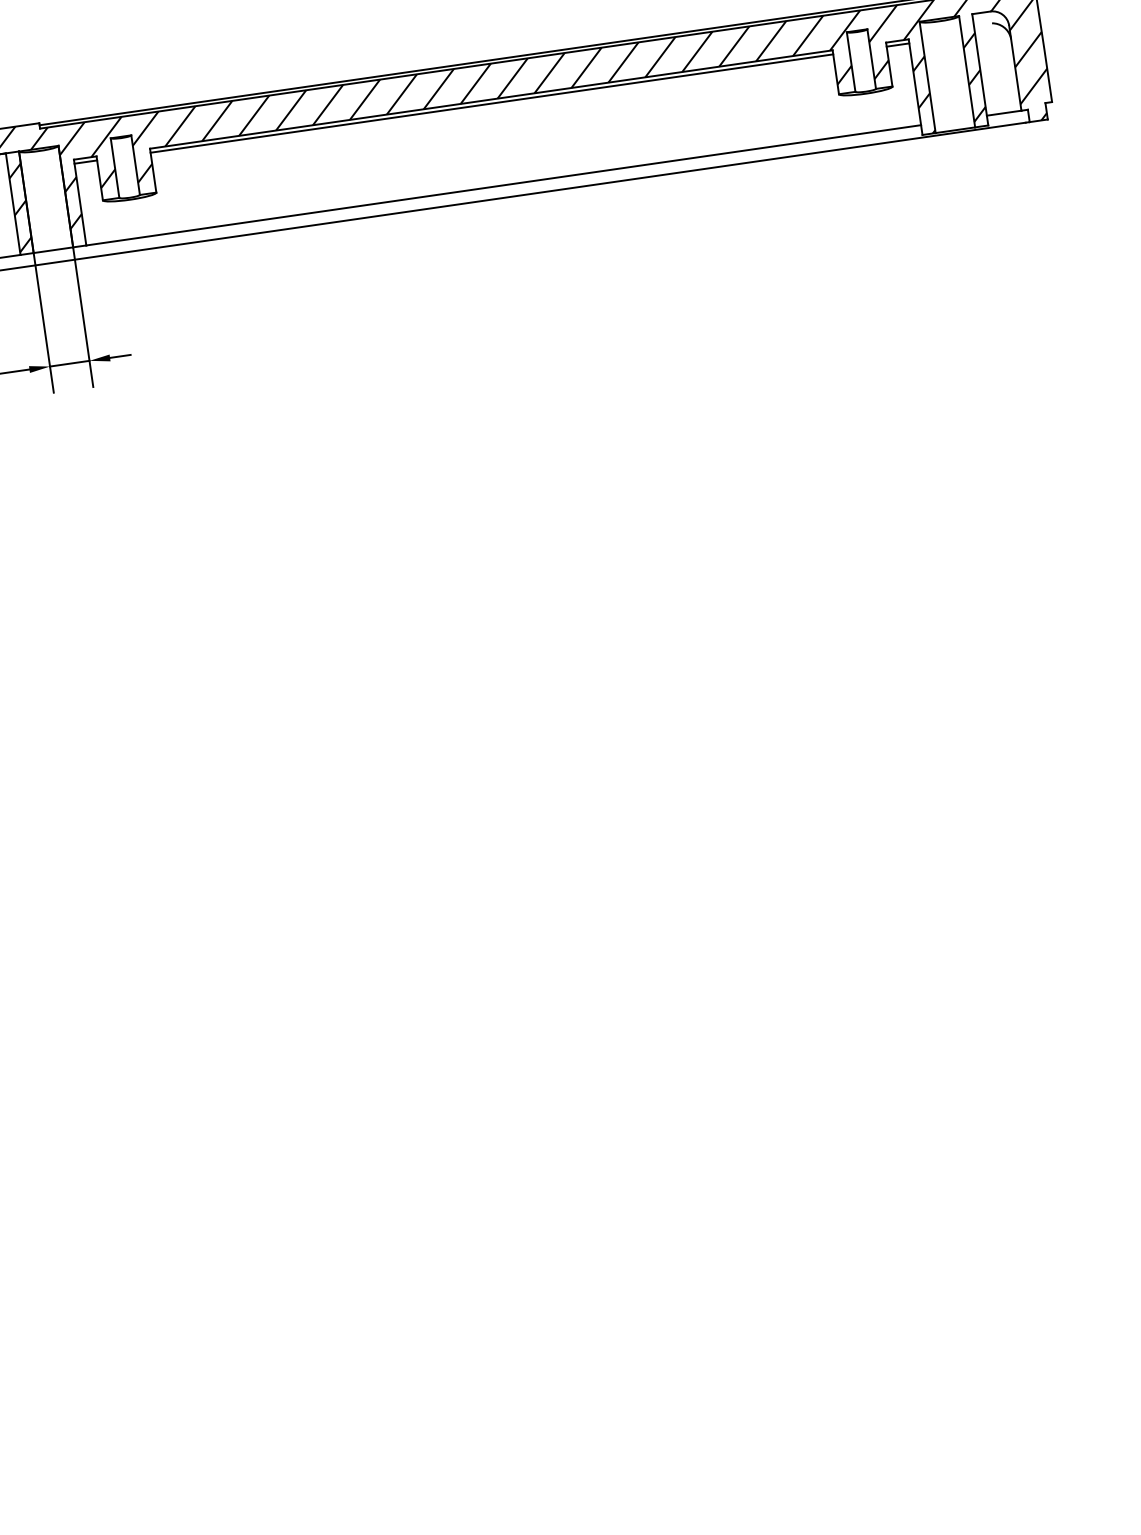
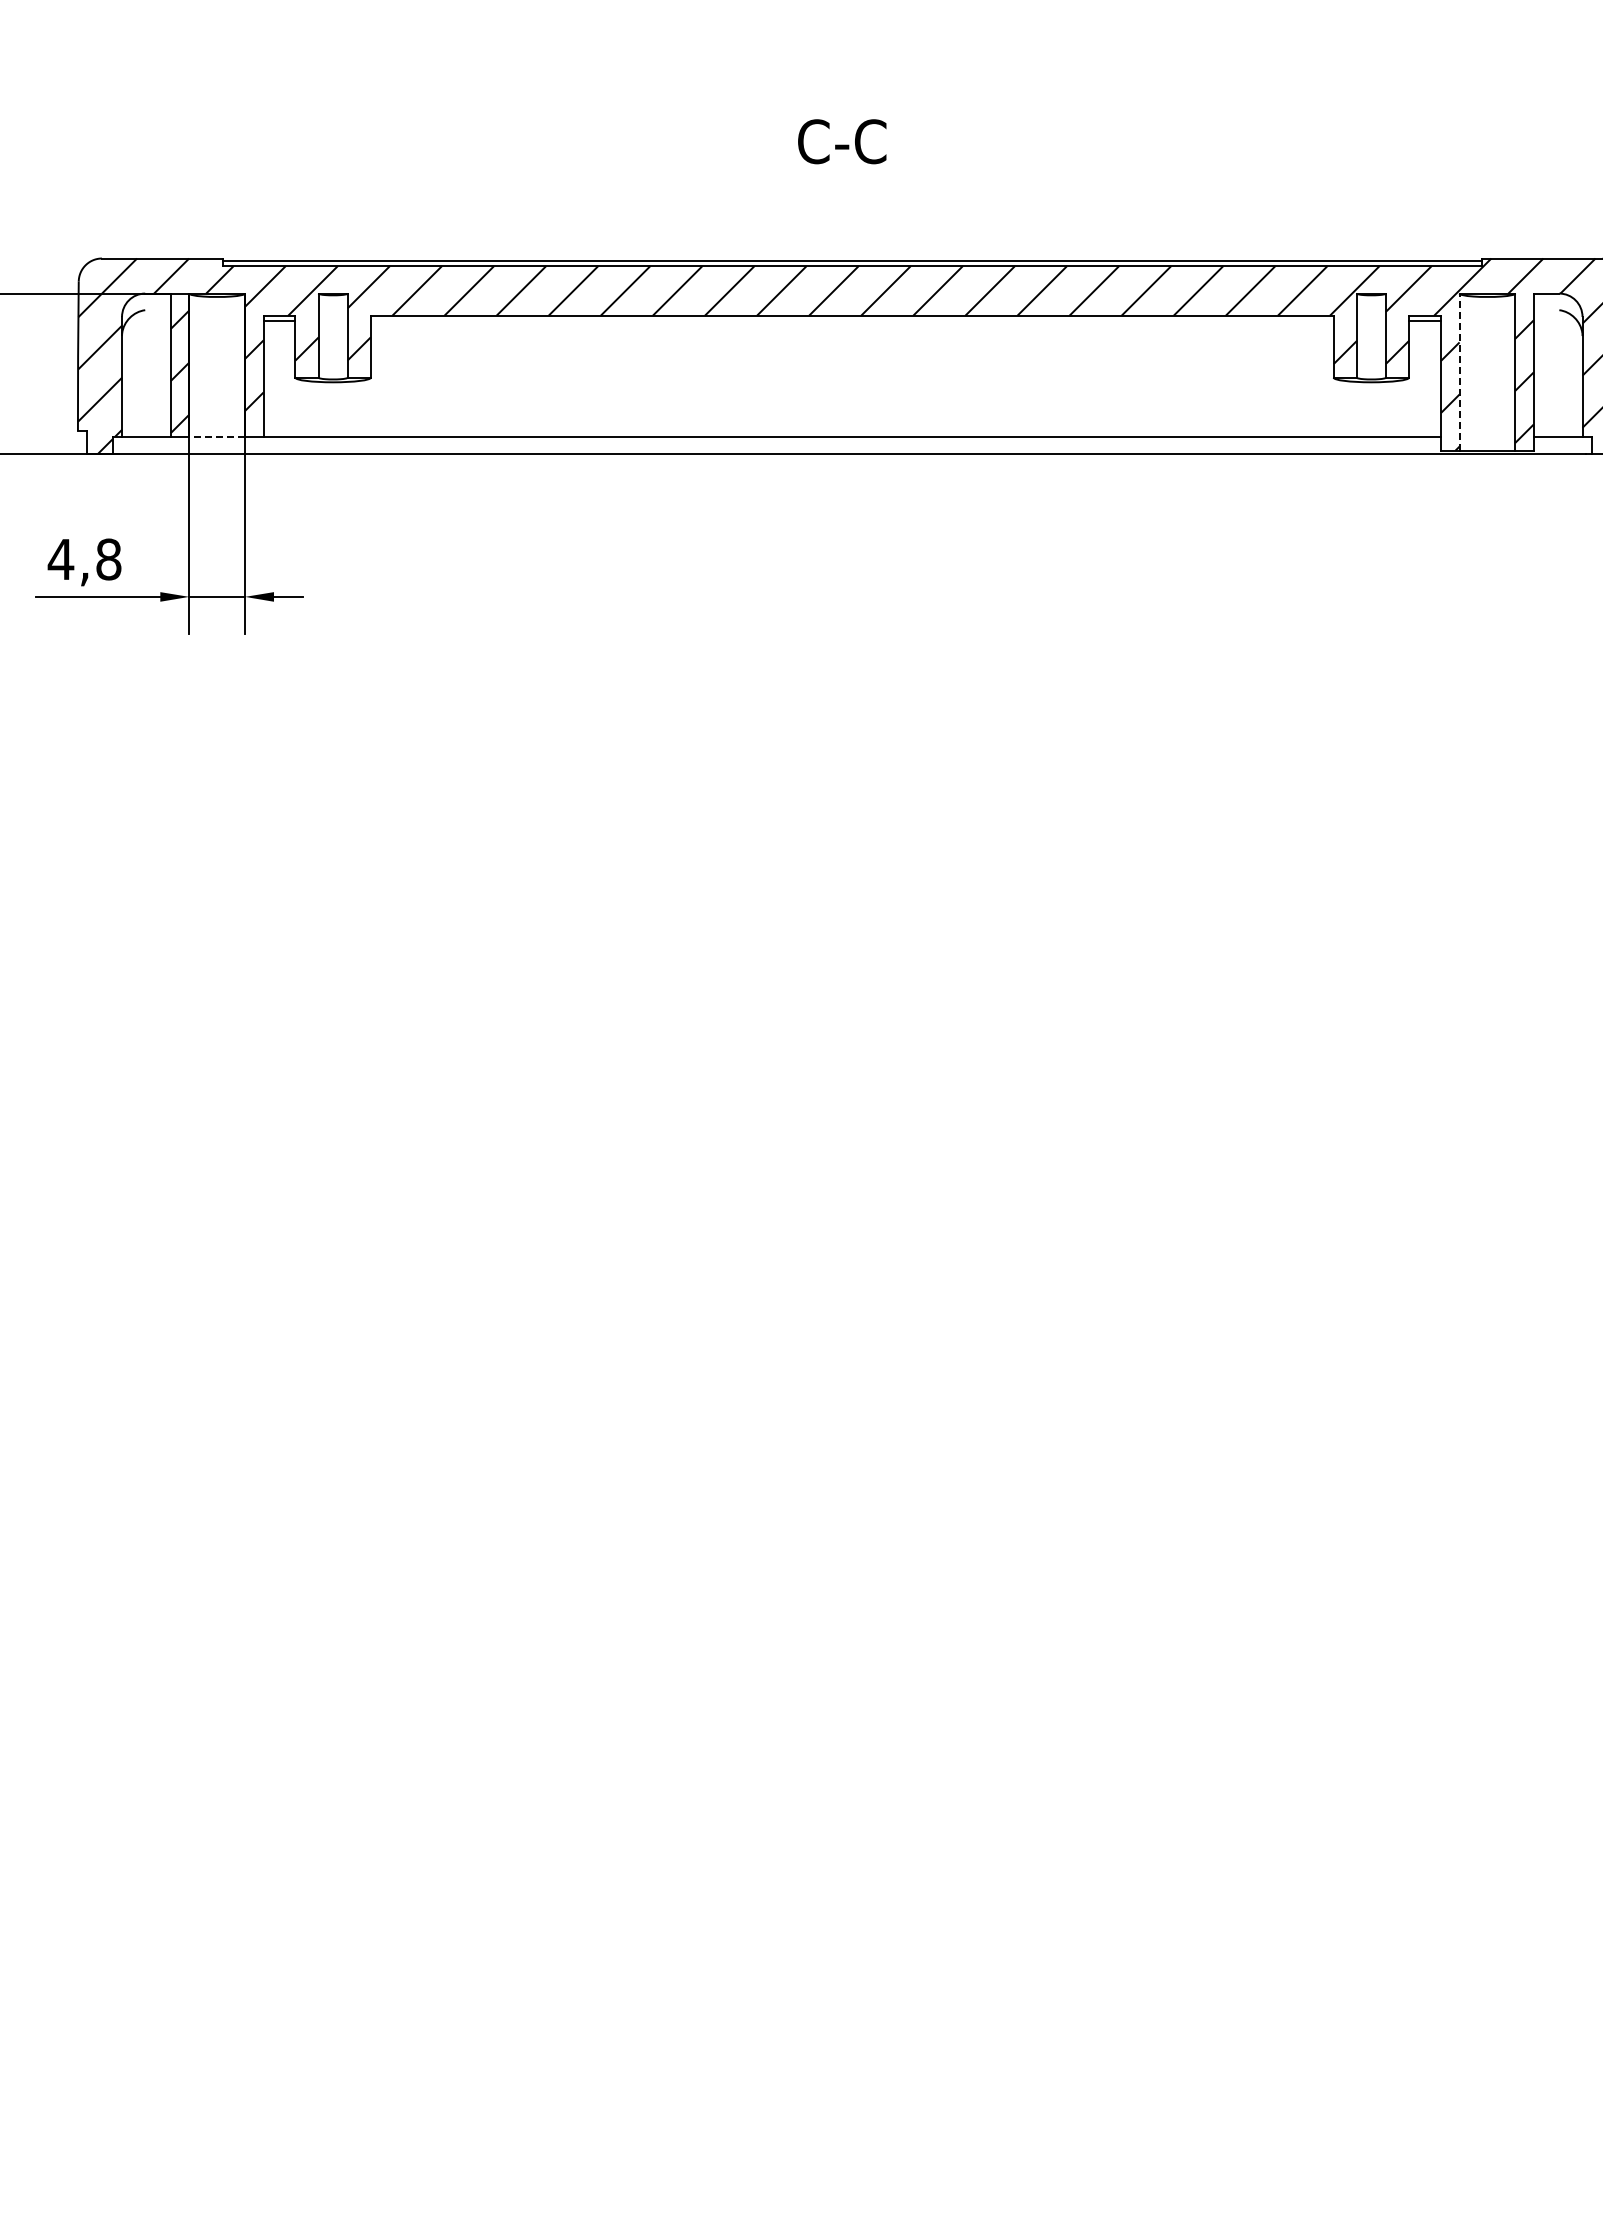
line: (927, 77) -> (1459, 372), solid -> dashed
line: (491, 103) -> (851, 321), removed
line: (53, 249) -> (217, 436), solid -> dashed

